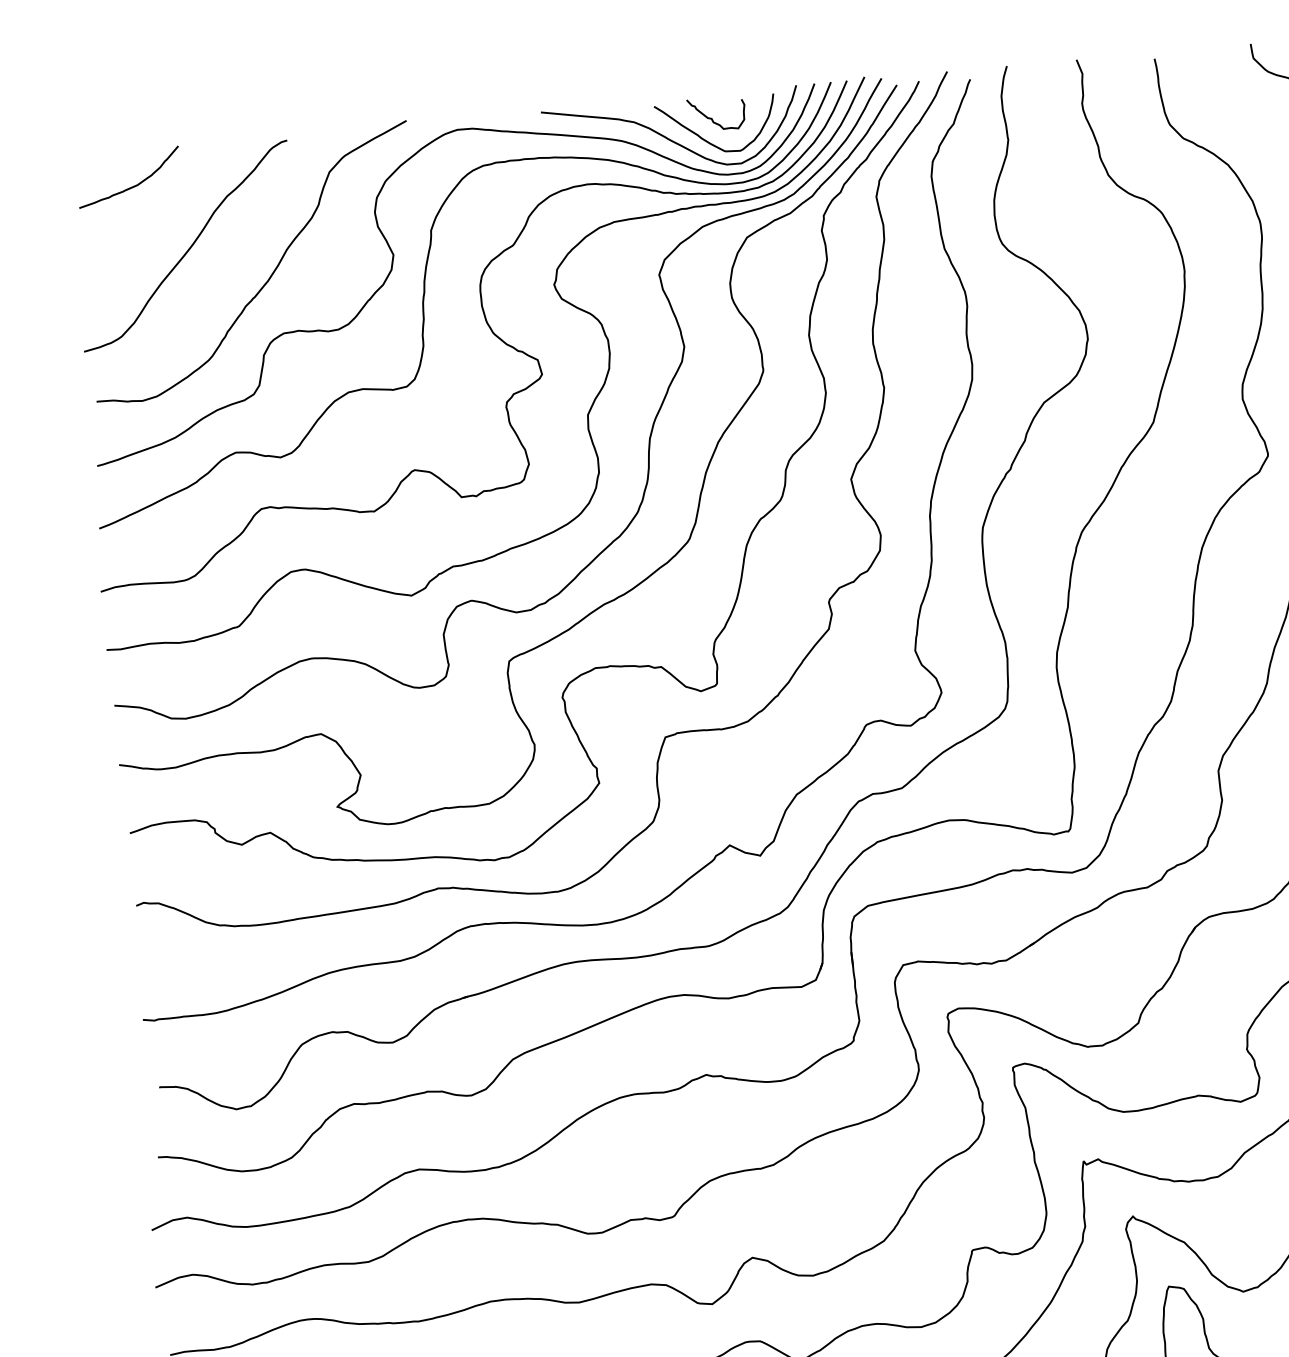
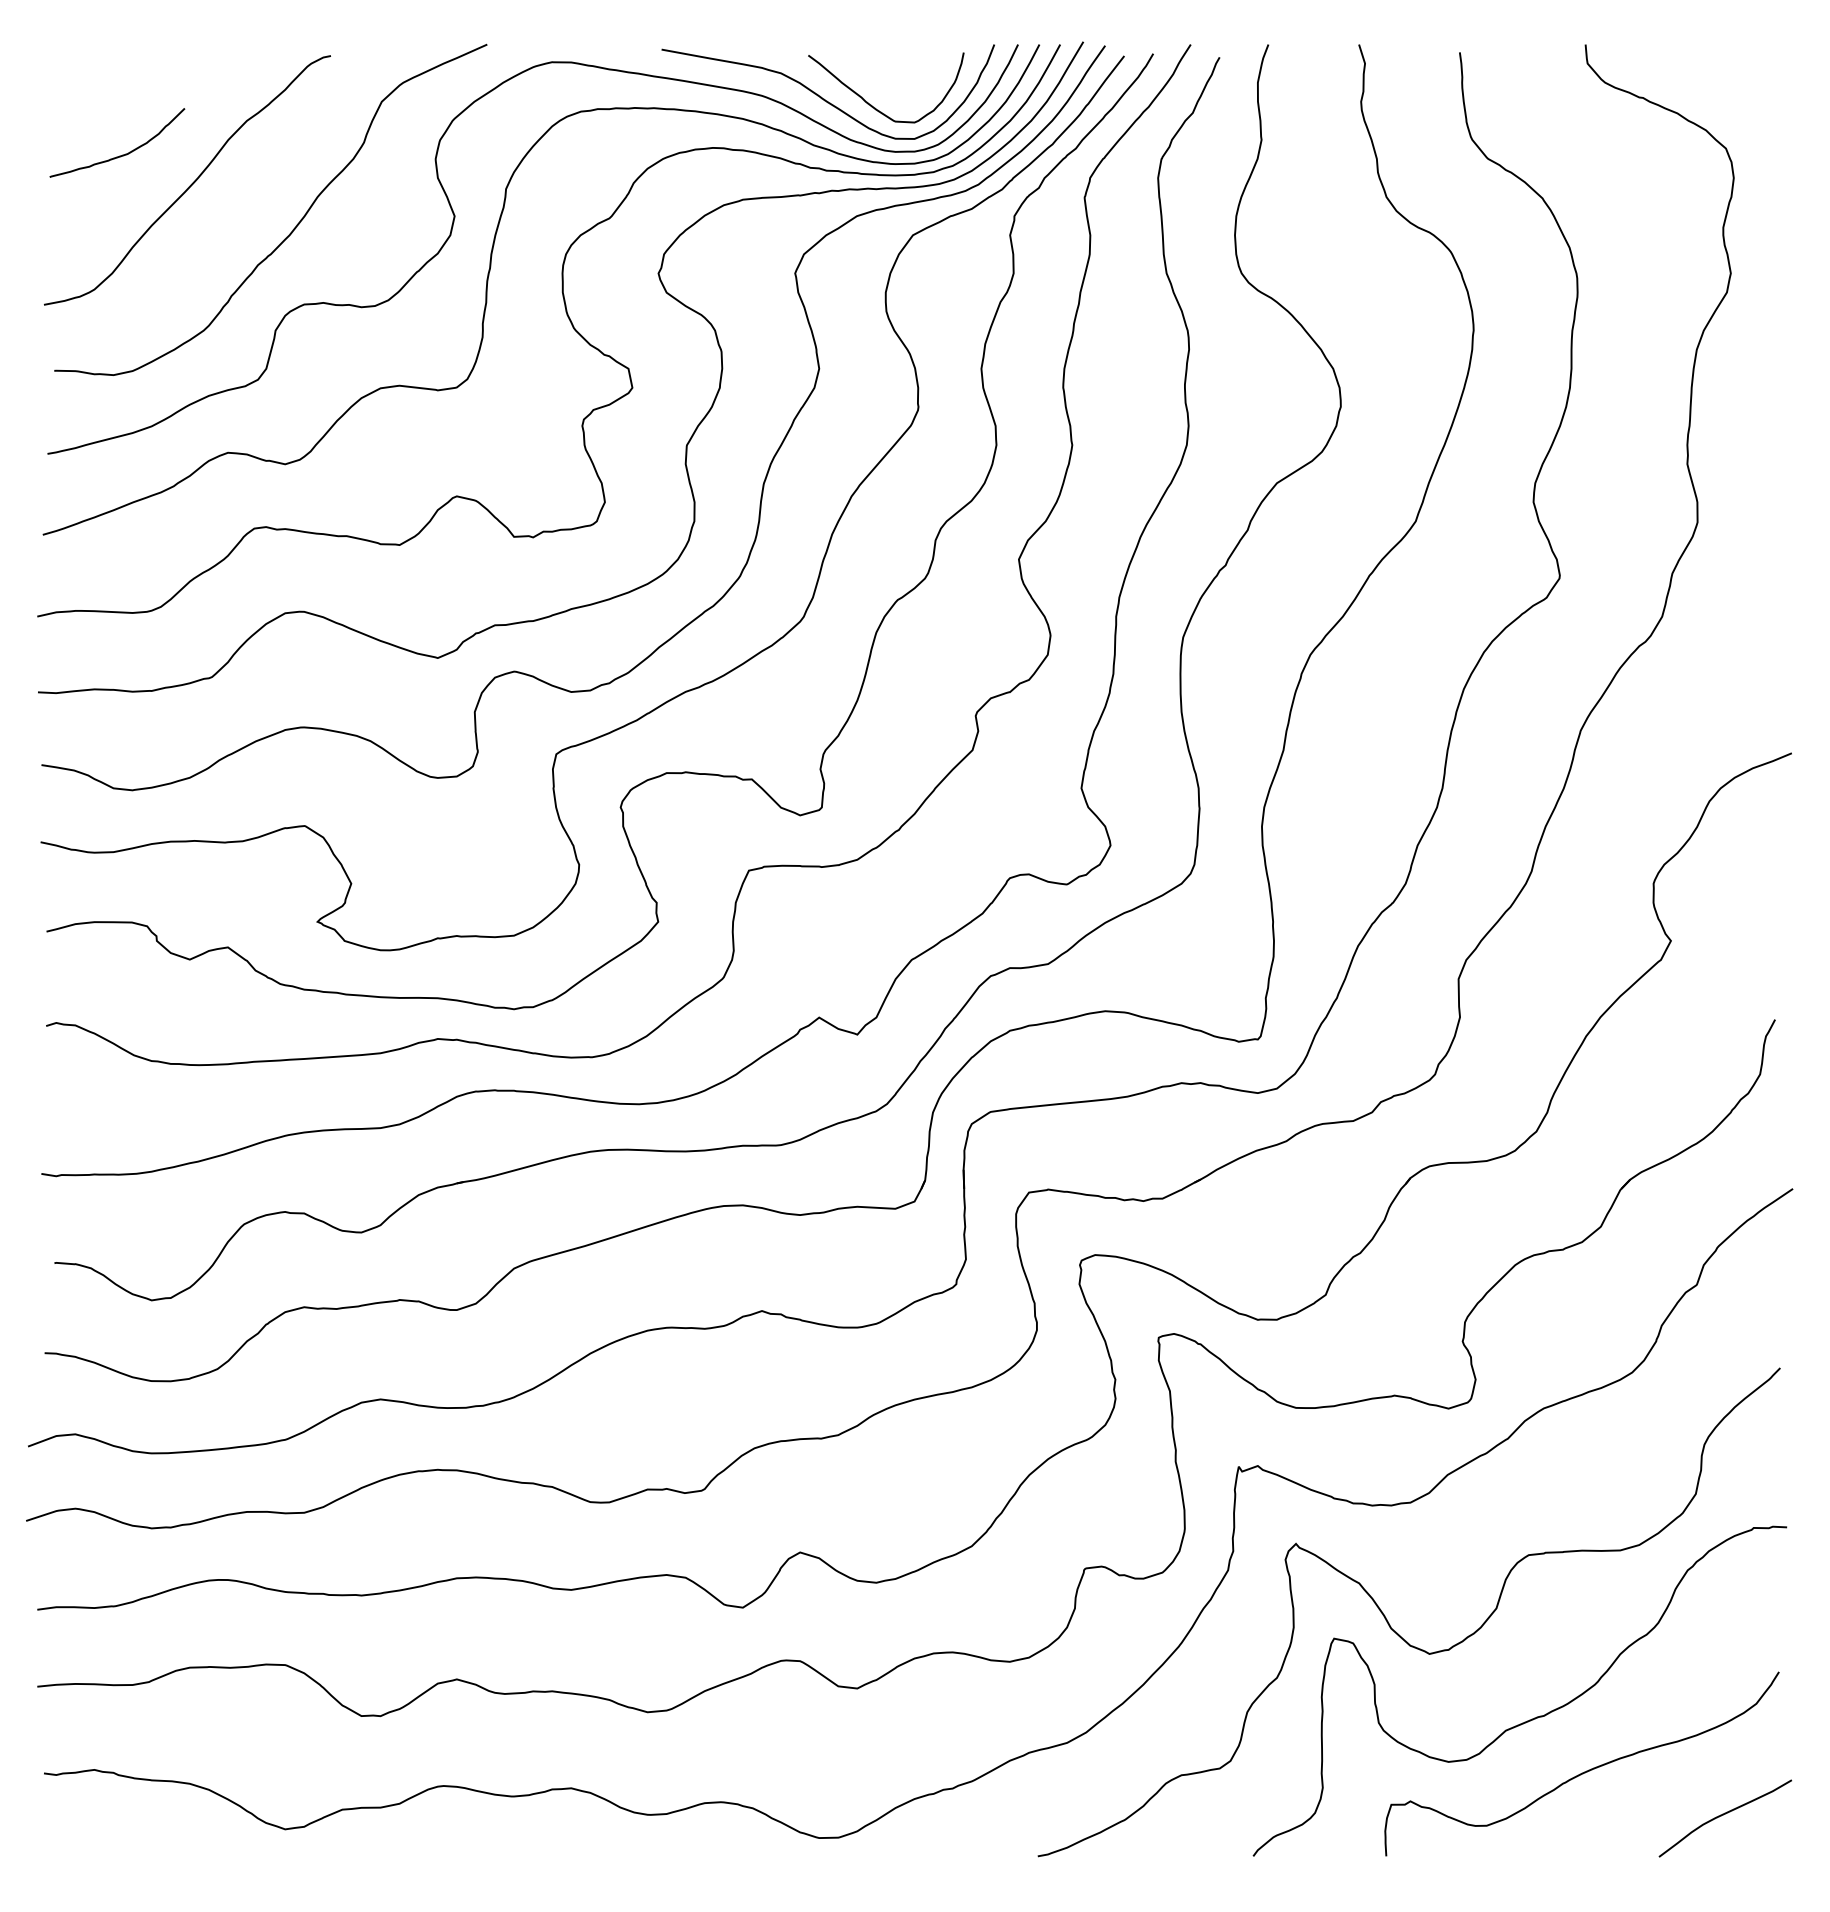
curve: (711, 118) -> (881, 77), removed
curve: (133, 185) -> (122, 154), moved

